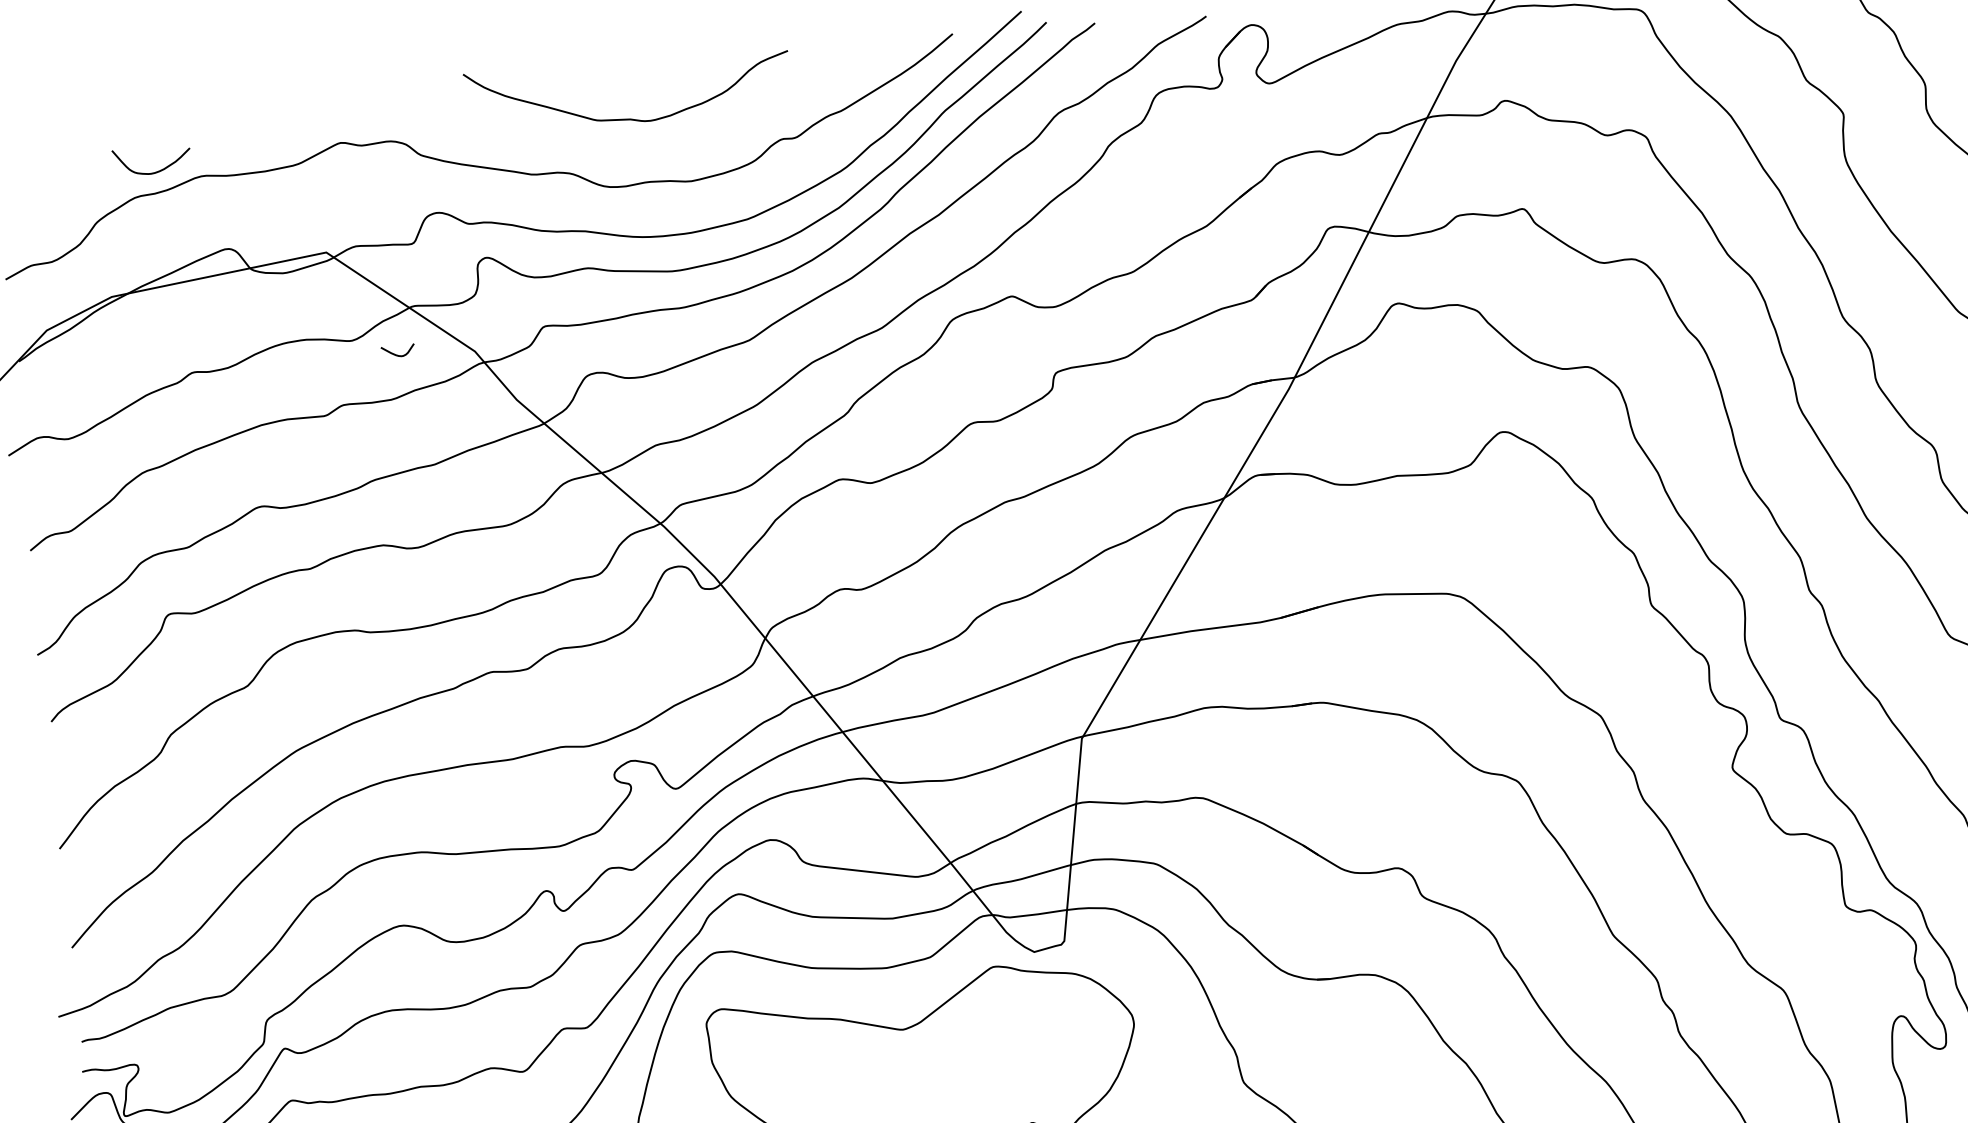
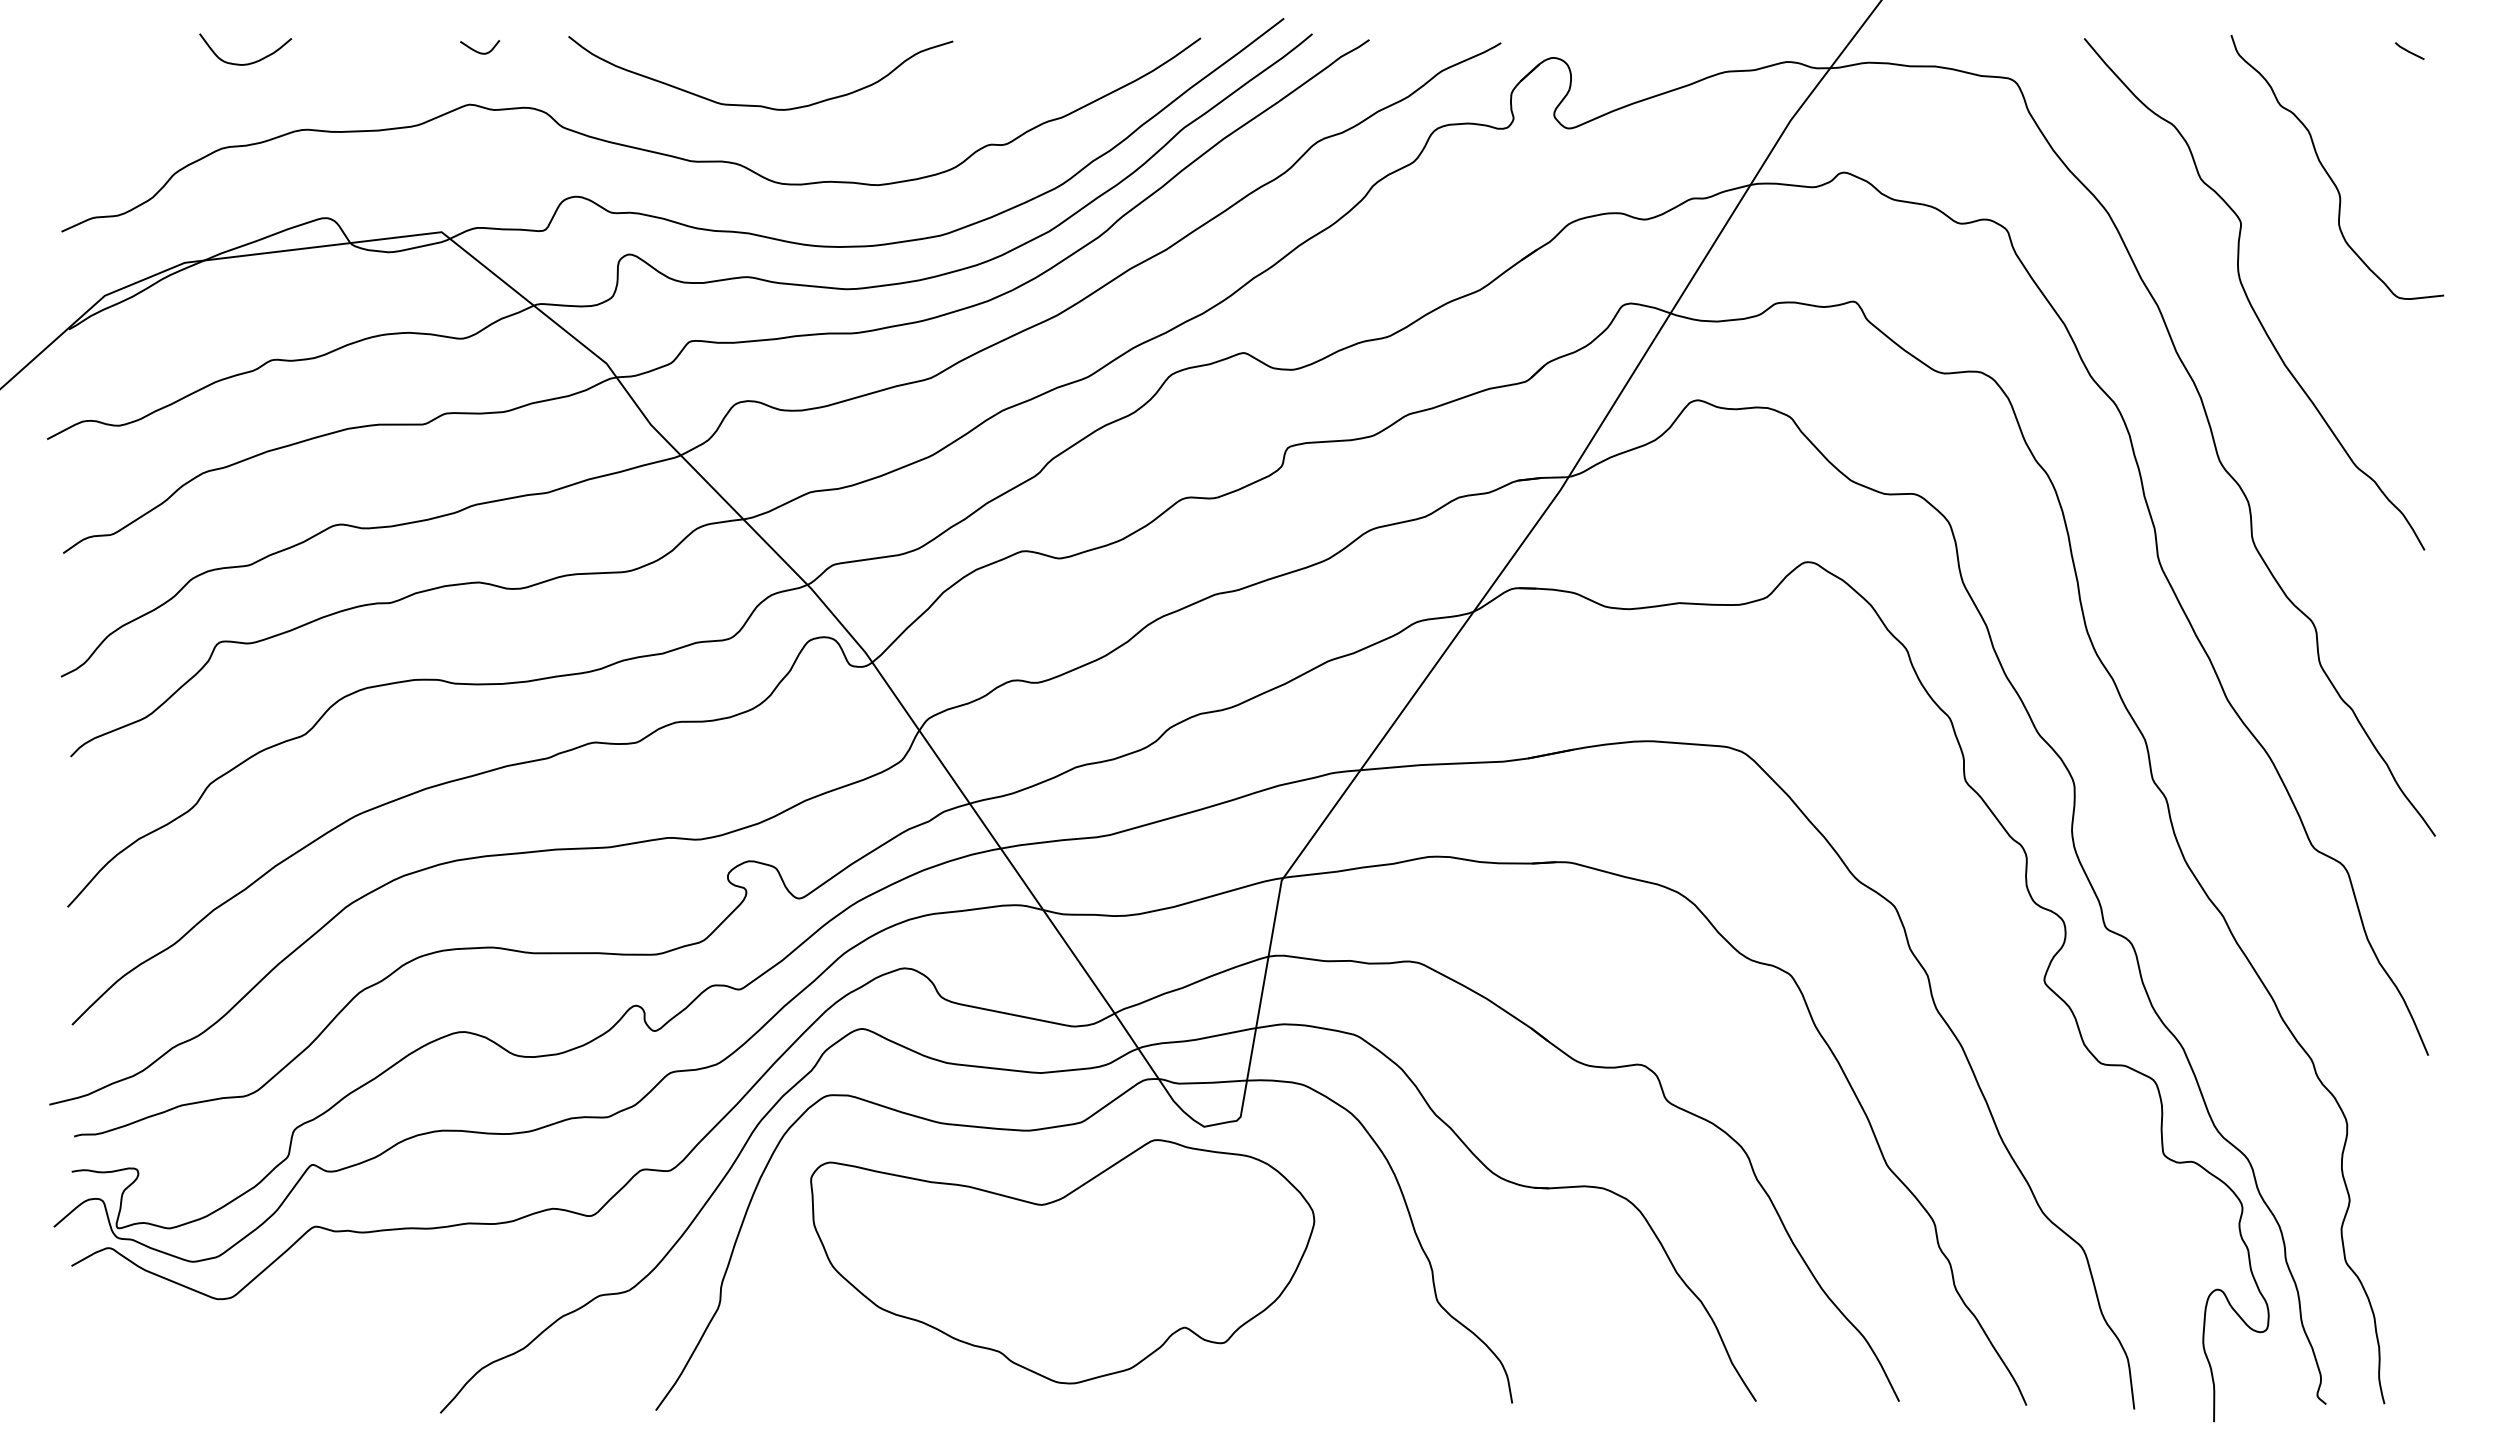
curve: (629, 118) -> (760, 105), moved
curve: (156, 171) -> (250, 62), moved
curve: (396, 354) -> (478, 51), moved

